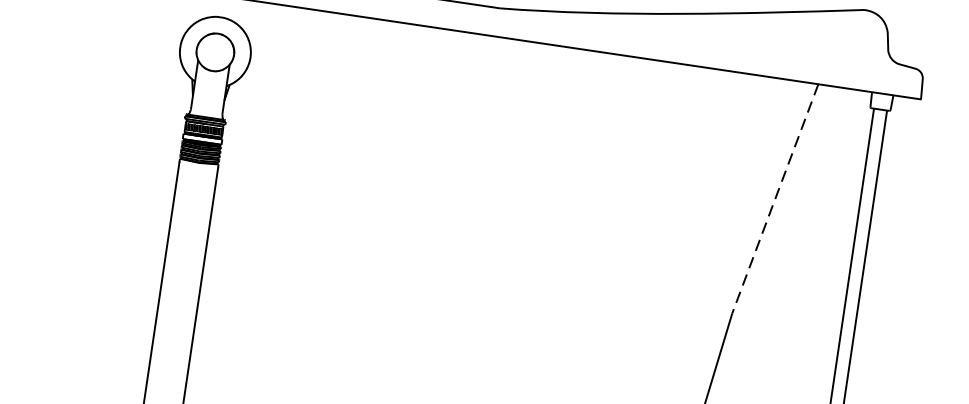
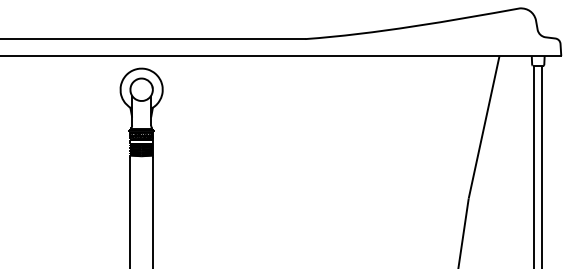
line: (775, 199) -> (484, 127), dashed -> solid

